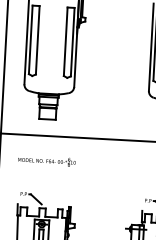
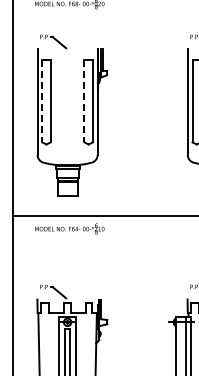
line: (30, 40) -> (42, 101), solid -> dashed
line: (65, 42) -> (84, 101), solid -> dashed
text: (46, 160) -> (69, 228), moved

